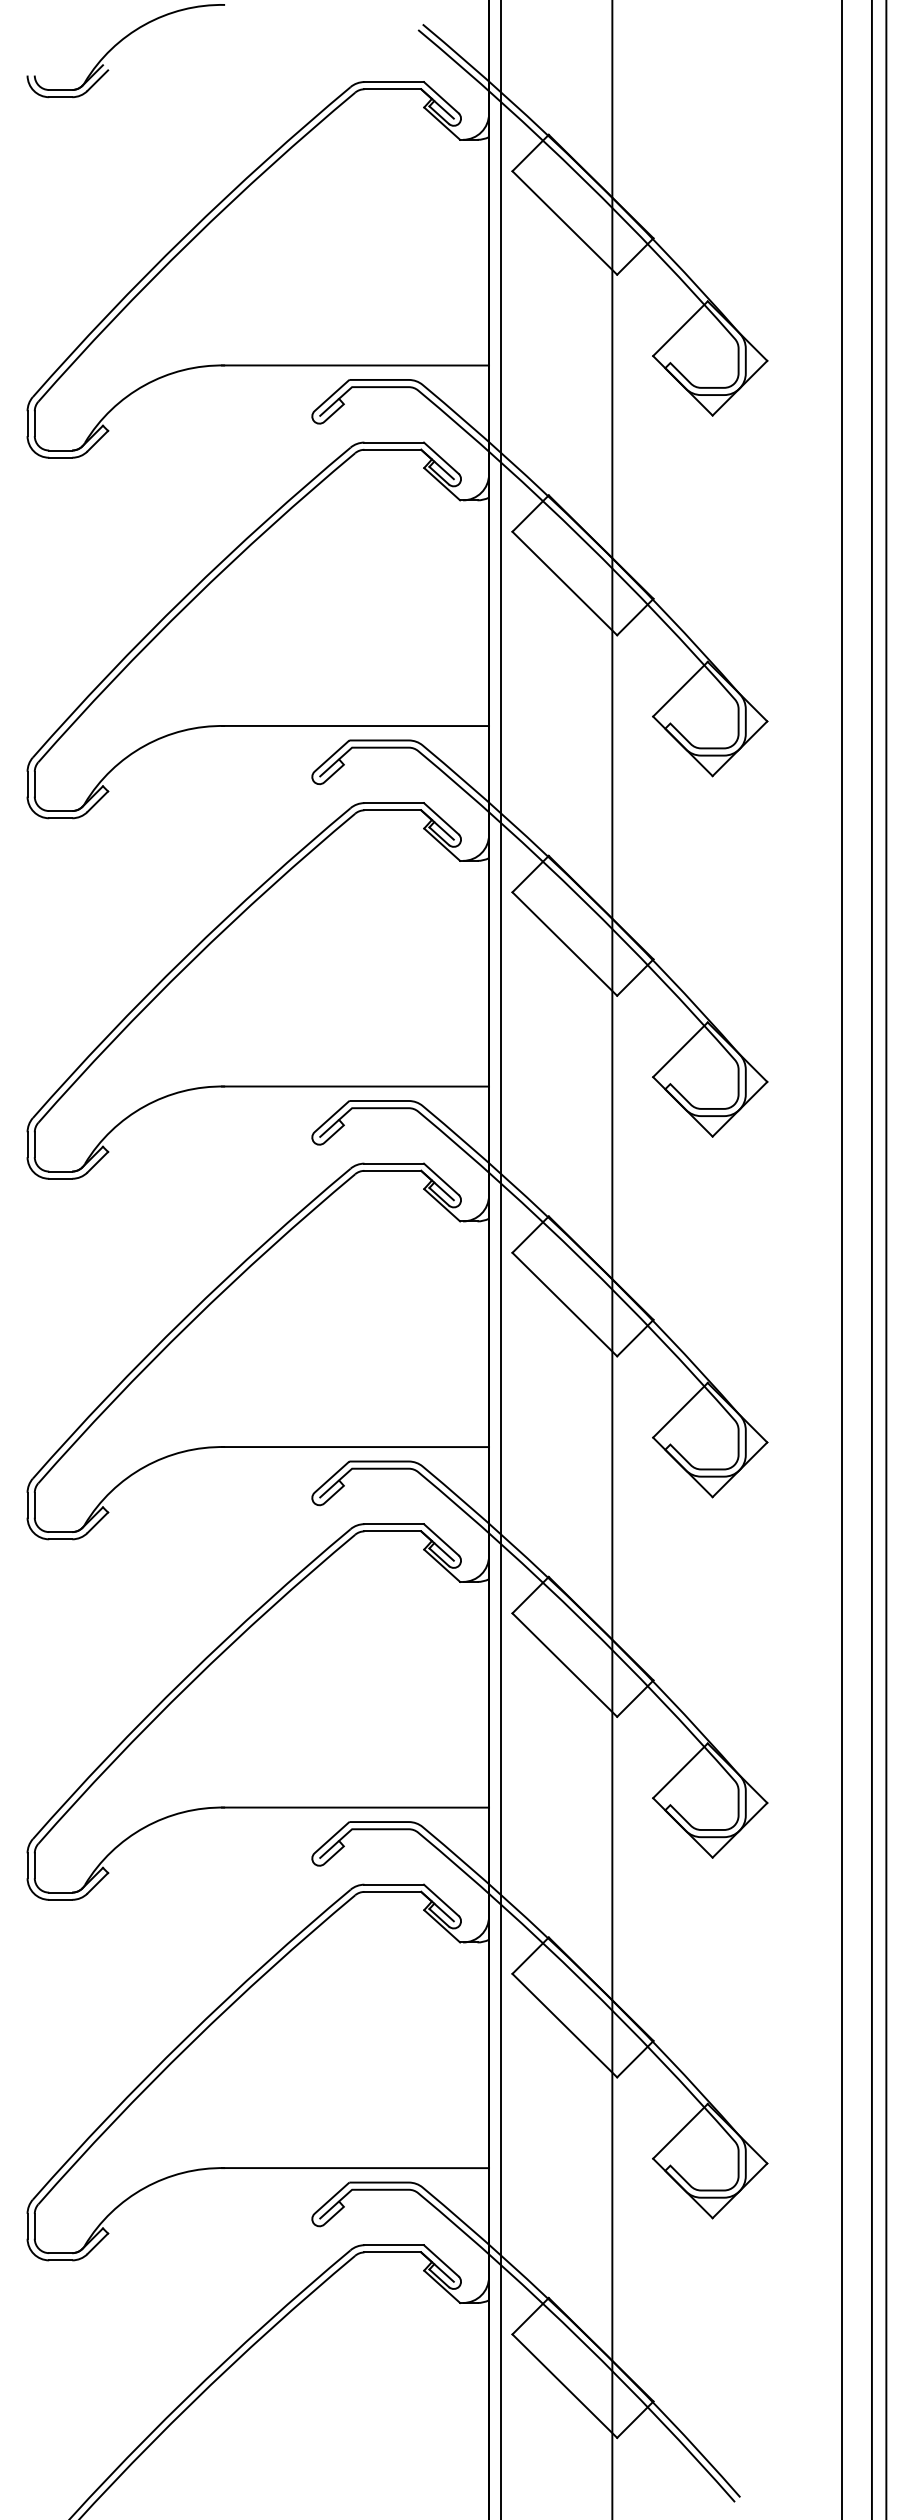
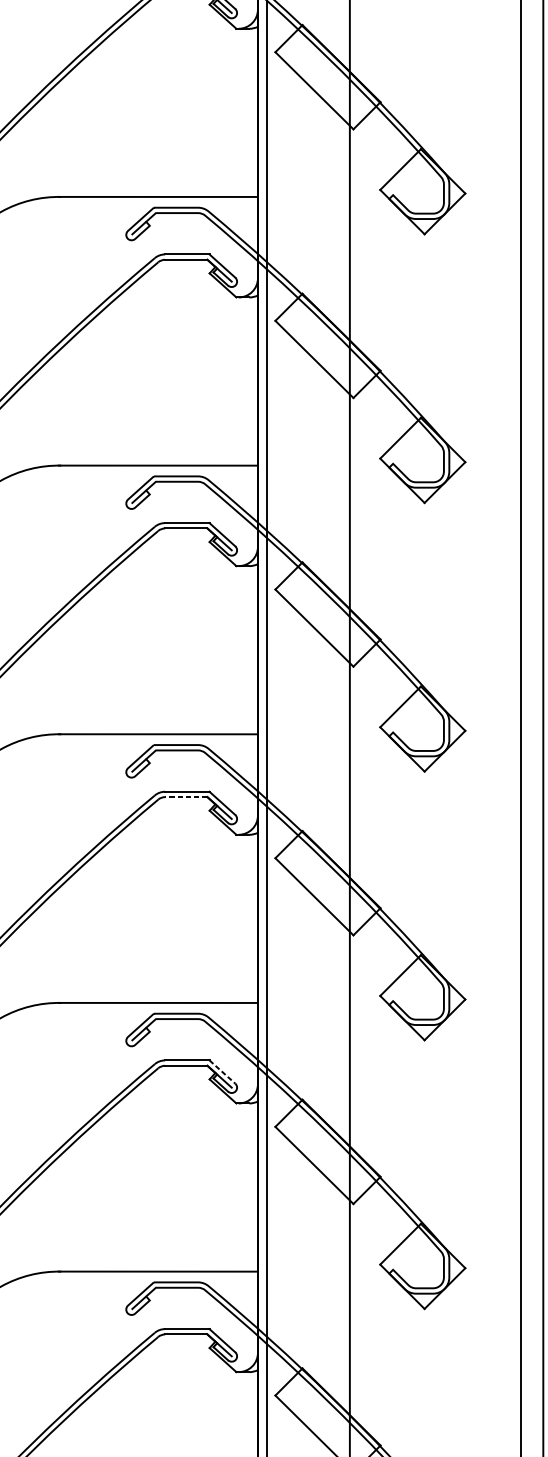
line: (392, 1531) -> (186, 797), solid -> dashed
line: (441, 1900) -> (222, 1072), solid -> dashed

